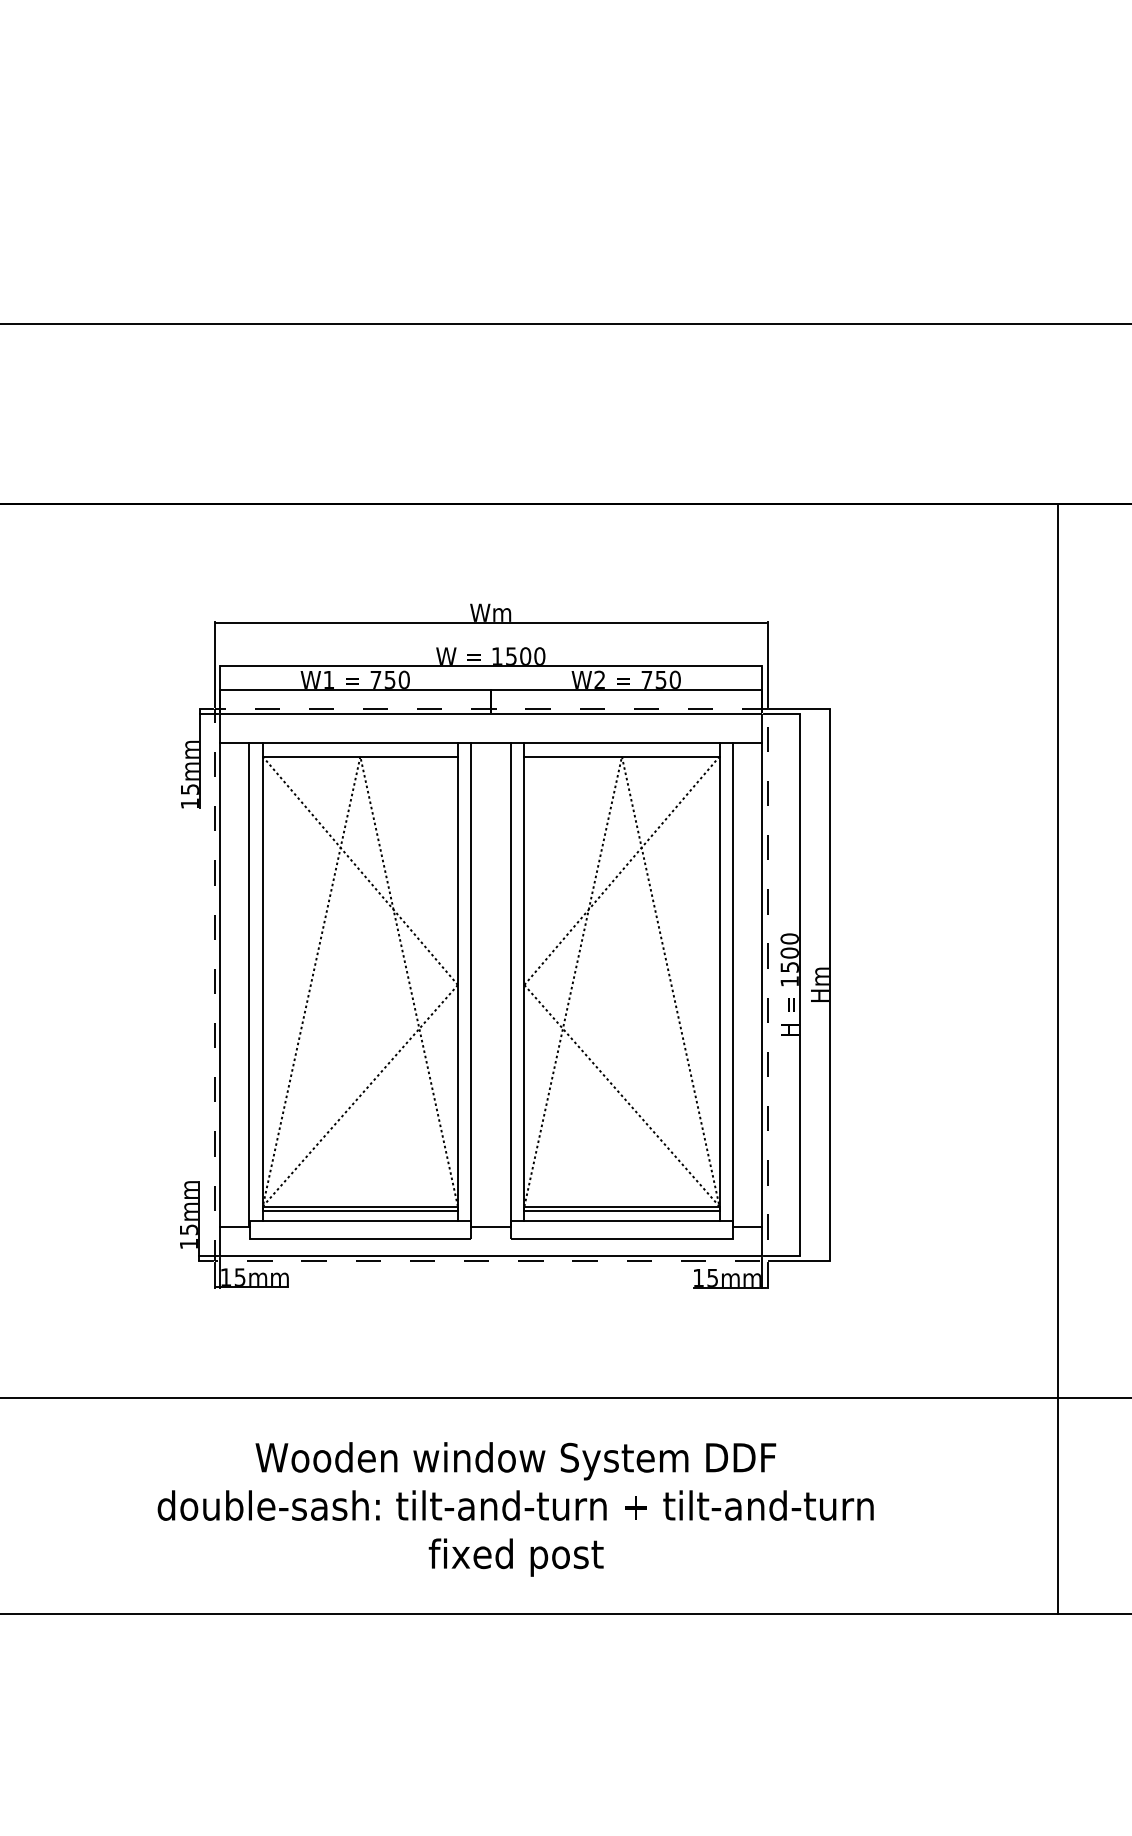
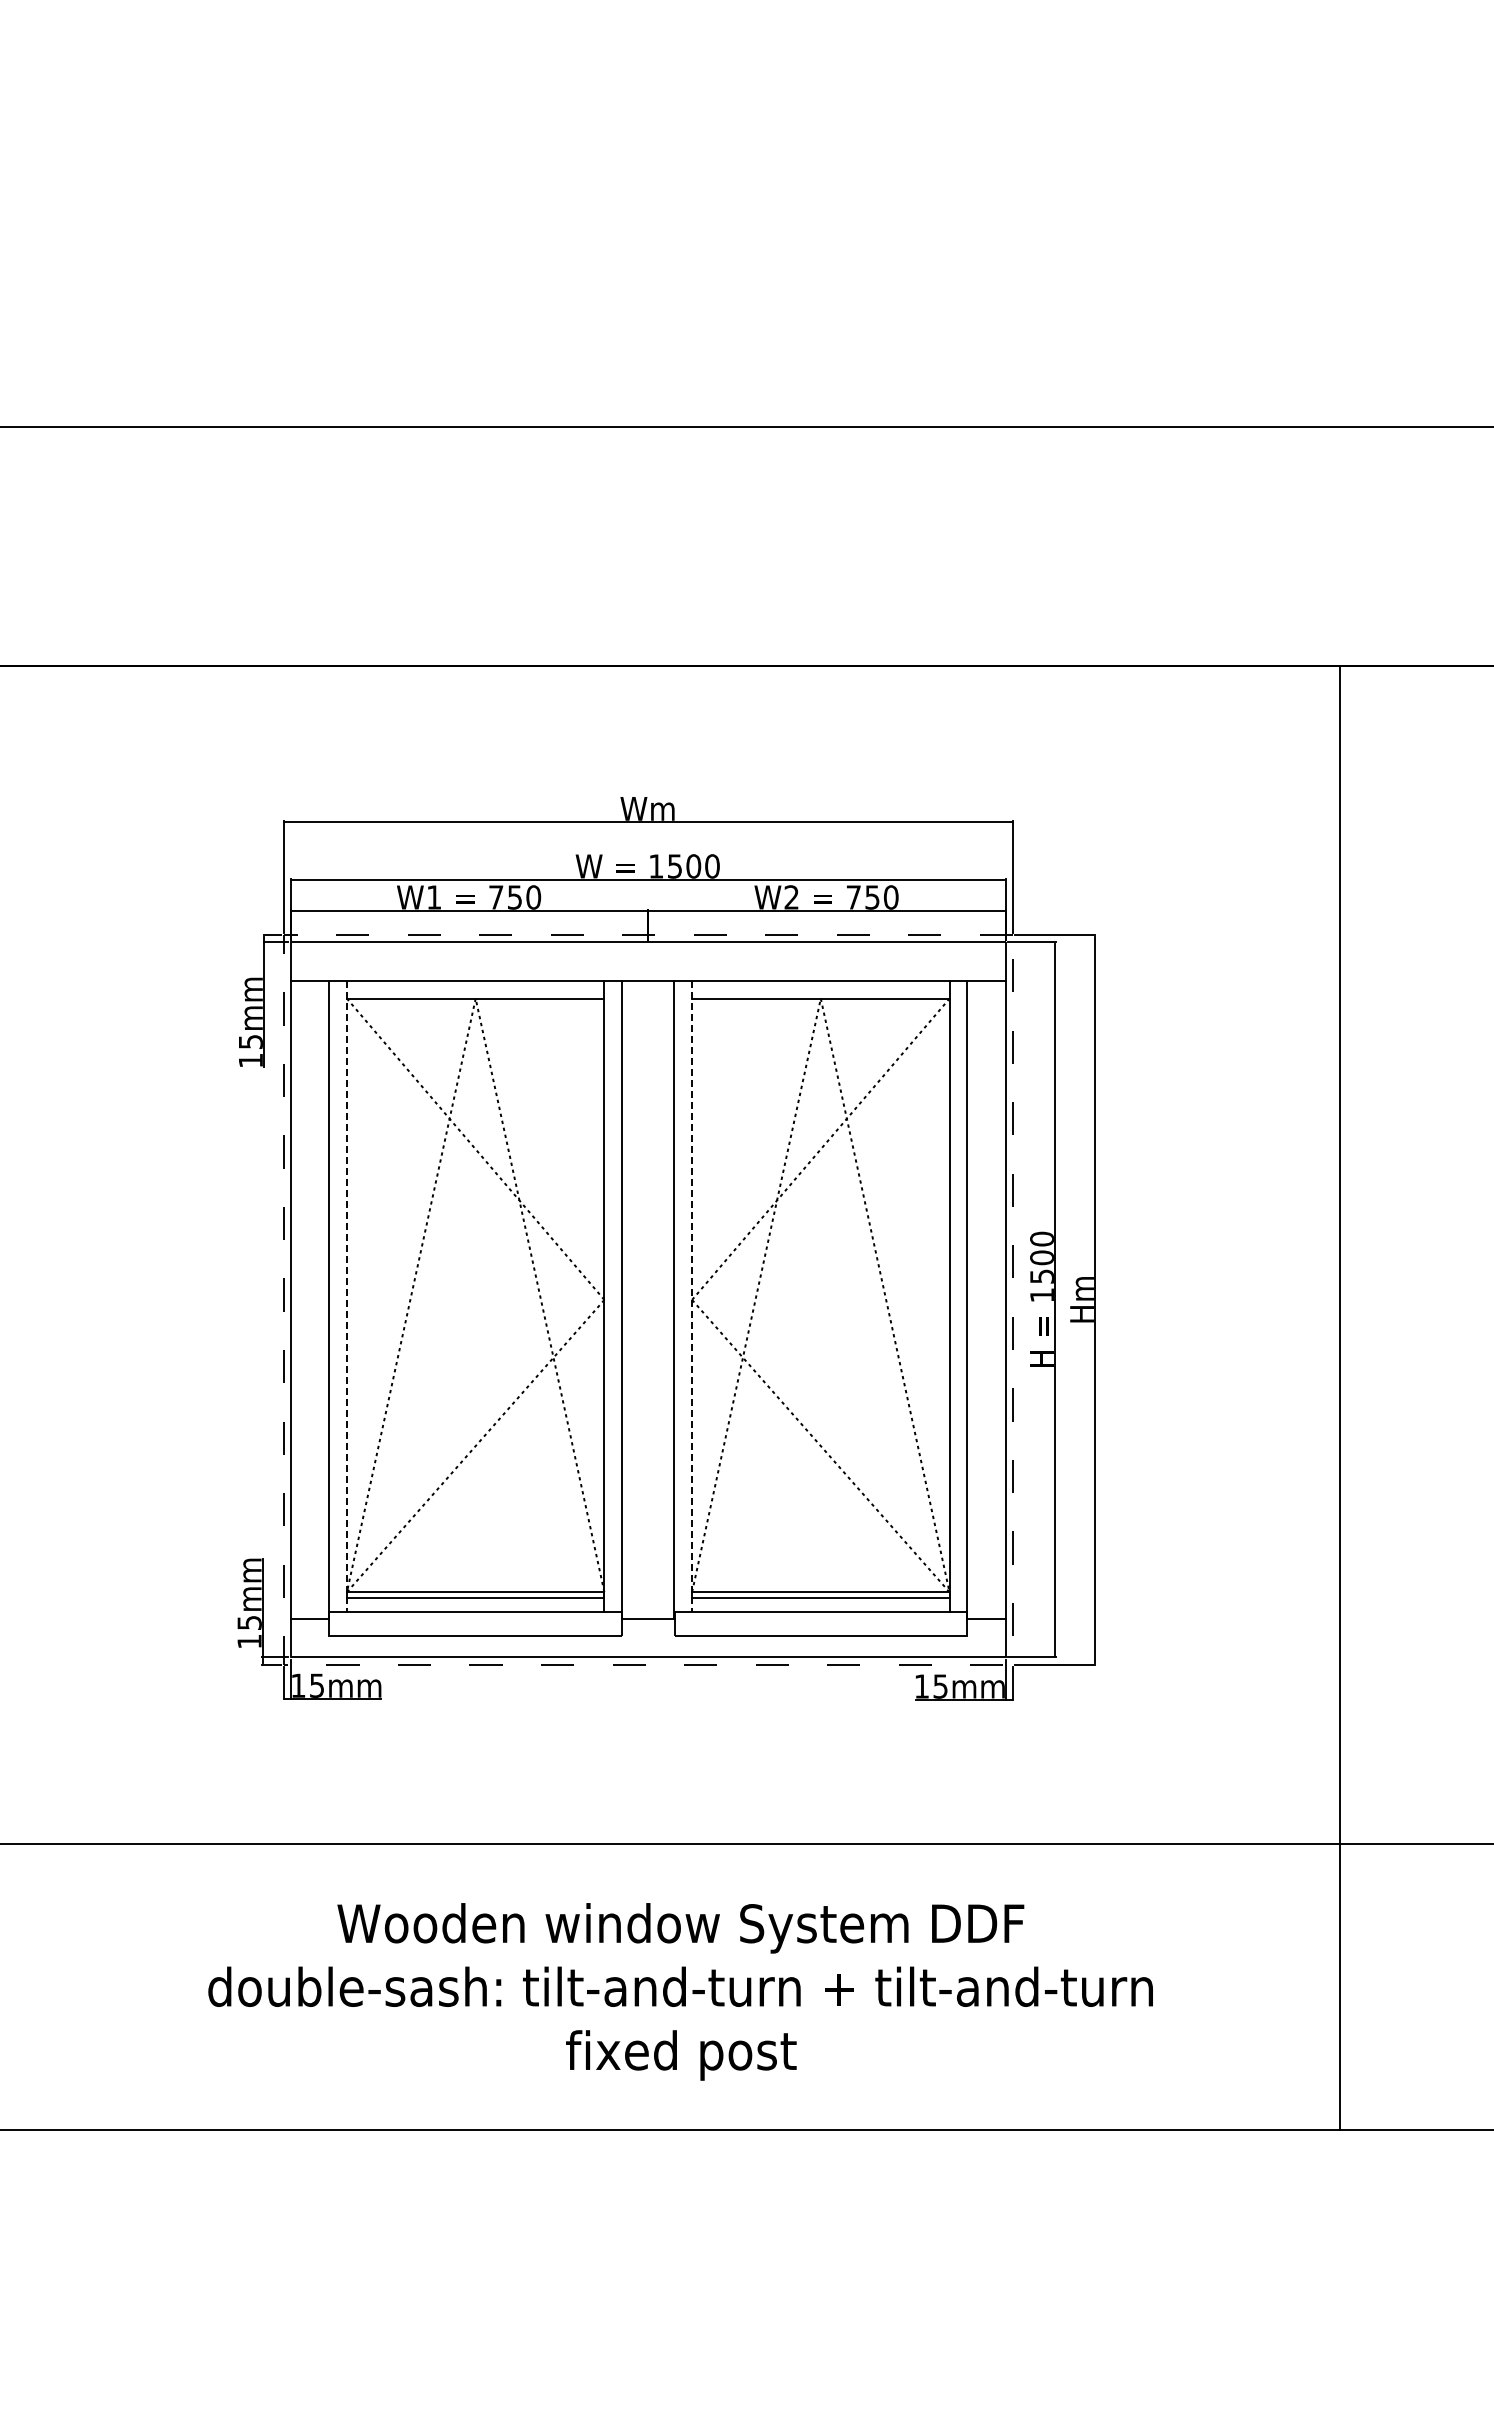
line: (262, 982) -> (346, 1296), solid -> dashed
line: (524, 982) -> (692, 1296), solid -> dashed
line: (1058, 1058) -> (1340, 1397), moved

